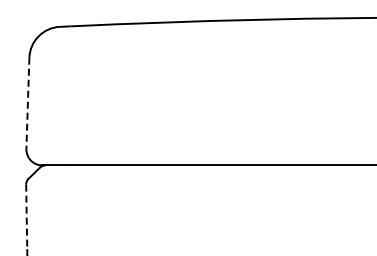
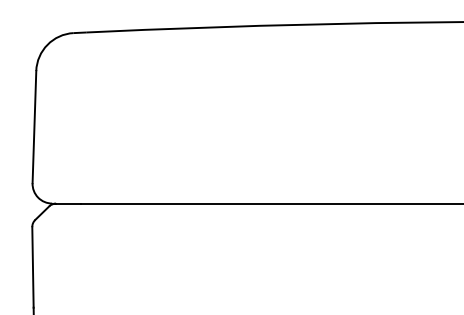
line: (27, 103) -> (33, 127), dashed -> solid
line: (26, 217) -> (32, 267), dashed -> solid

